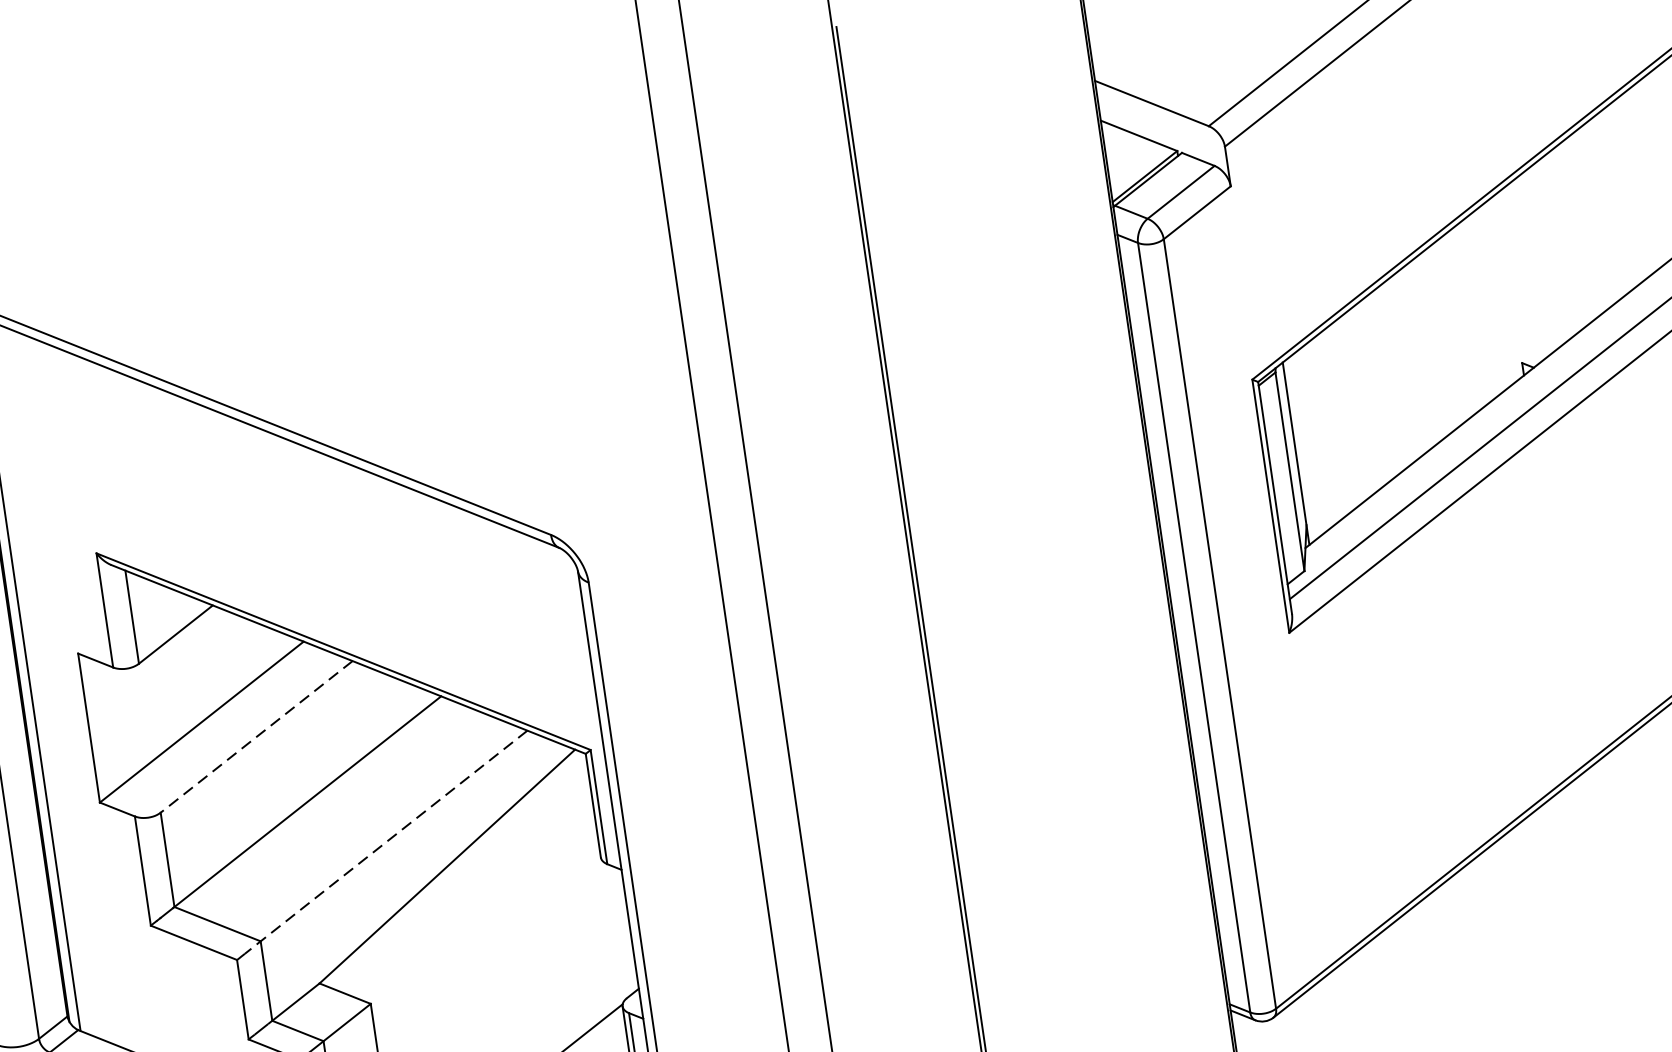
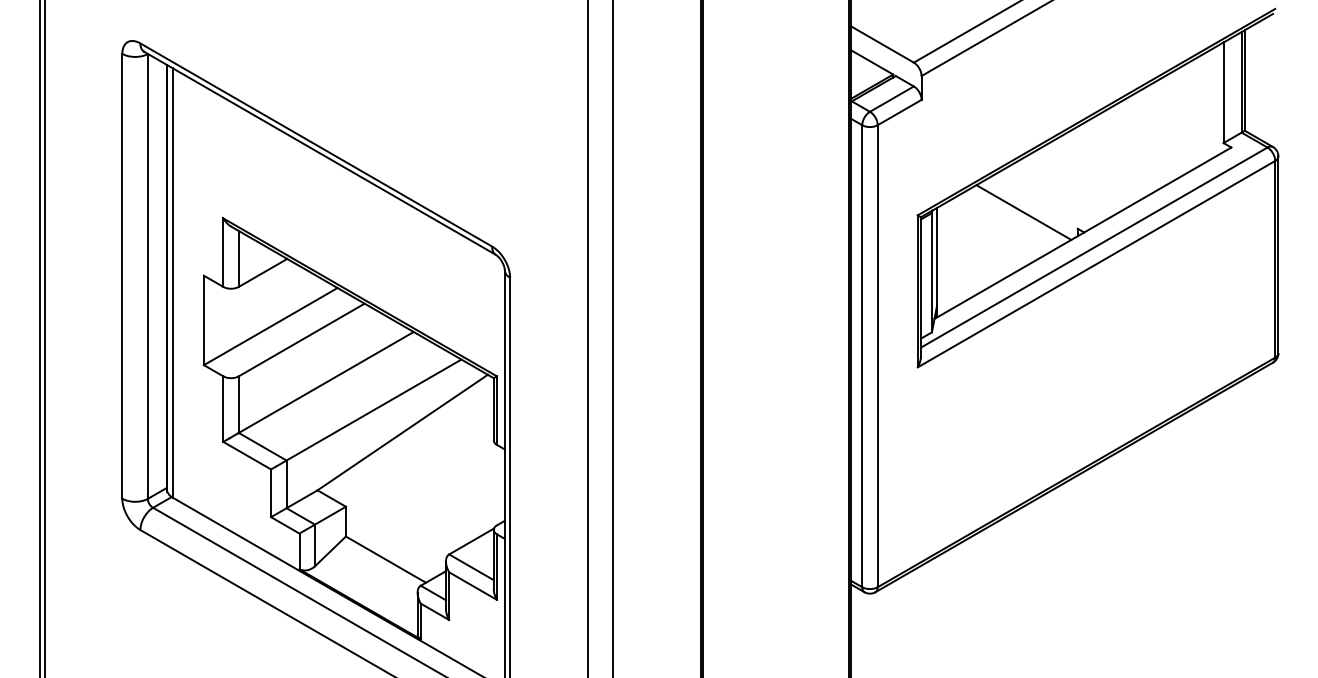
line: (1427, 349) -> (1023, 212), added
line: (256, 737) -> (301, 340), dashed -> solid
line: (385, 843) -> (368, 413), dashed -> solid

